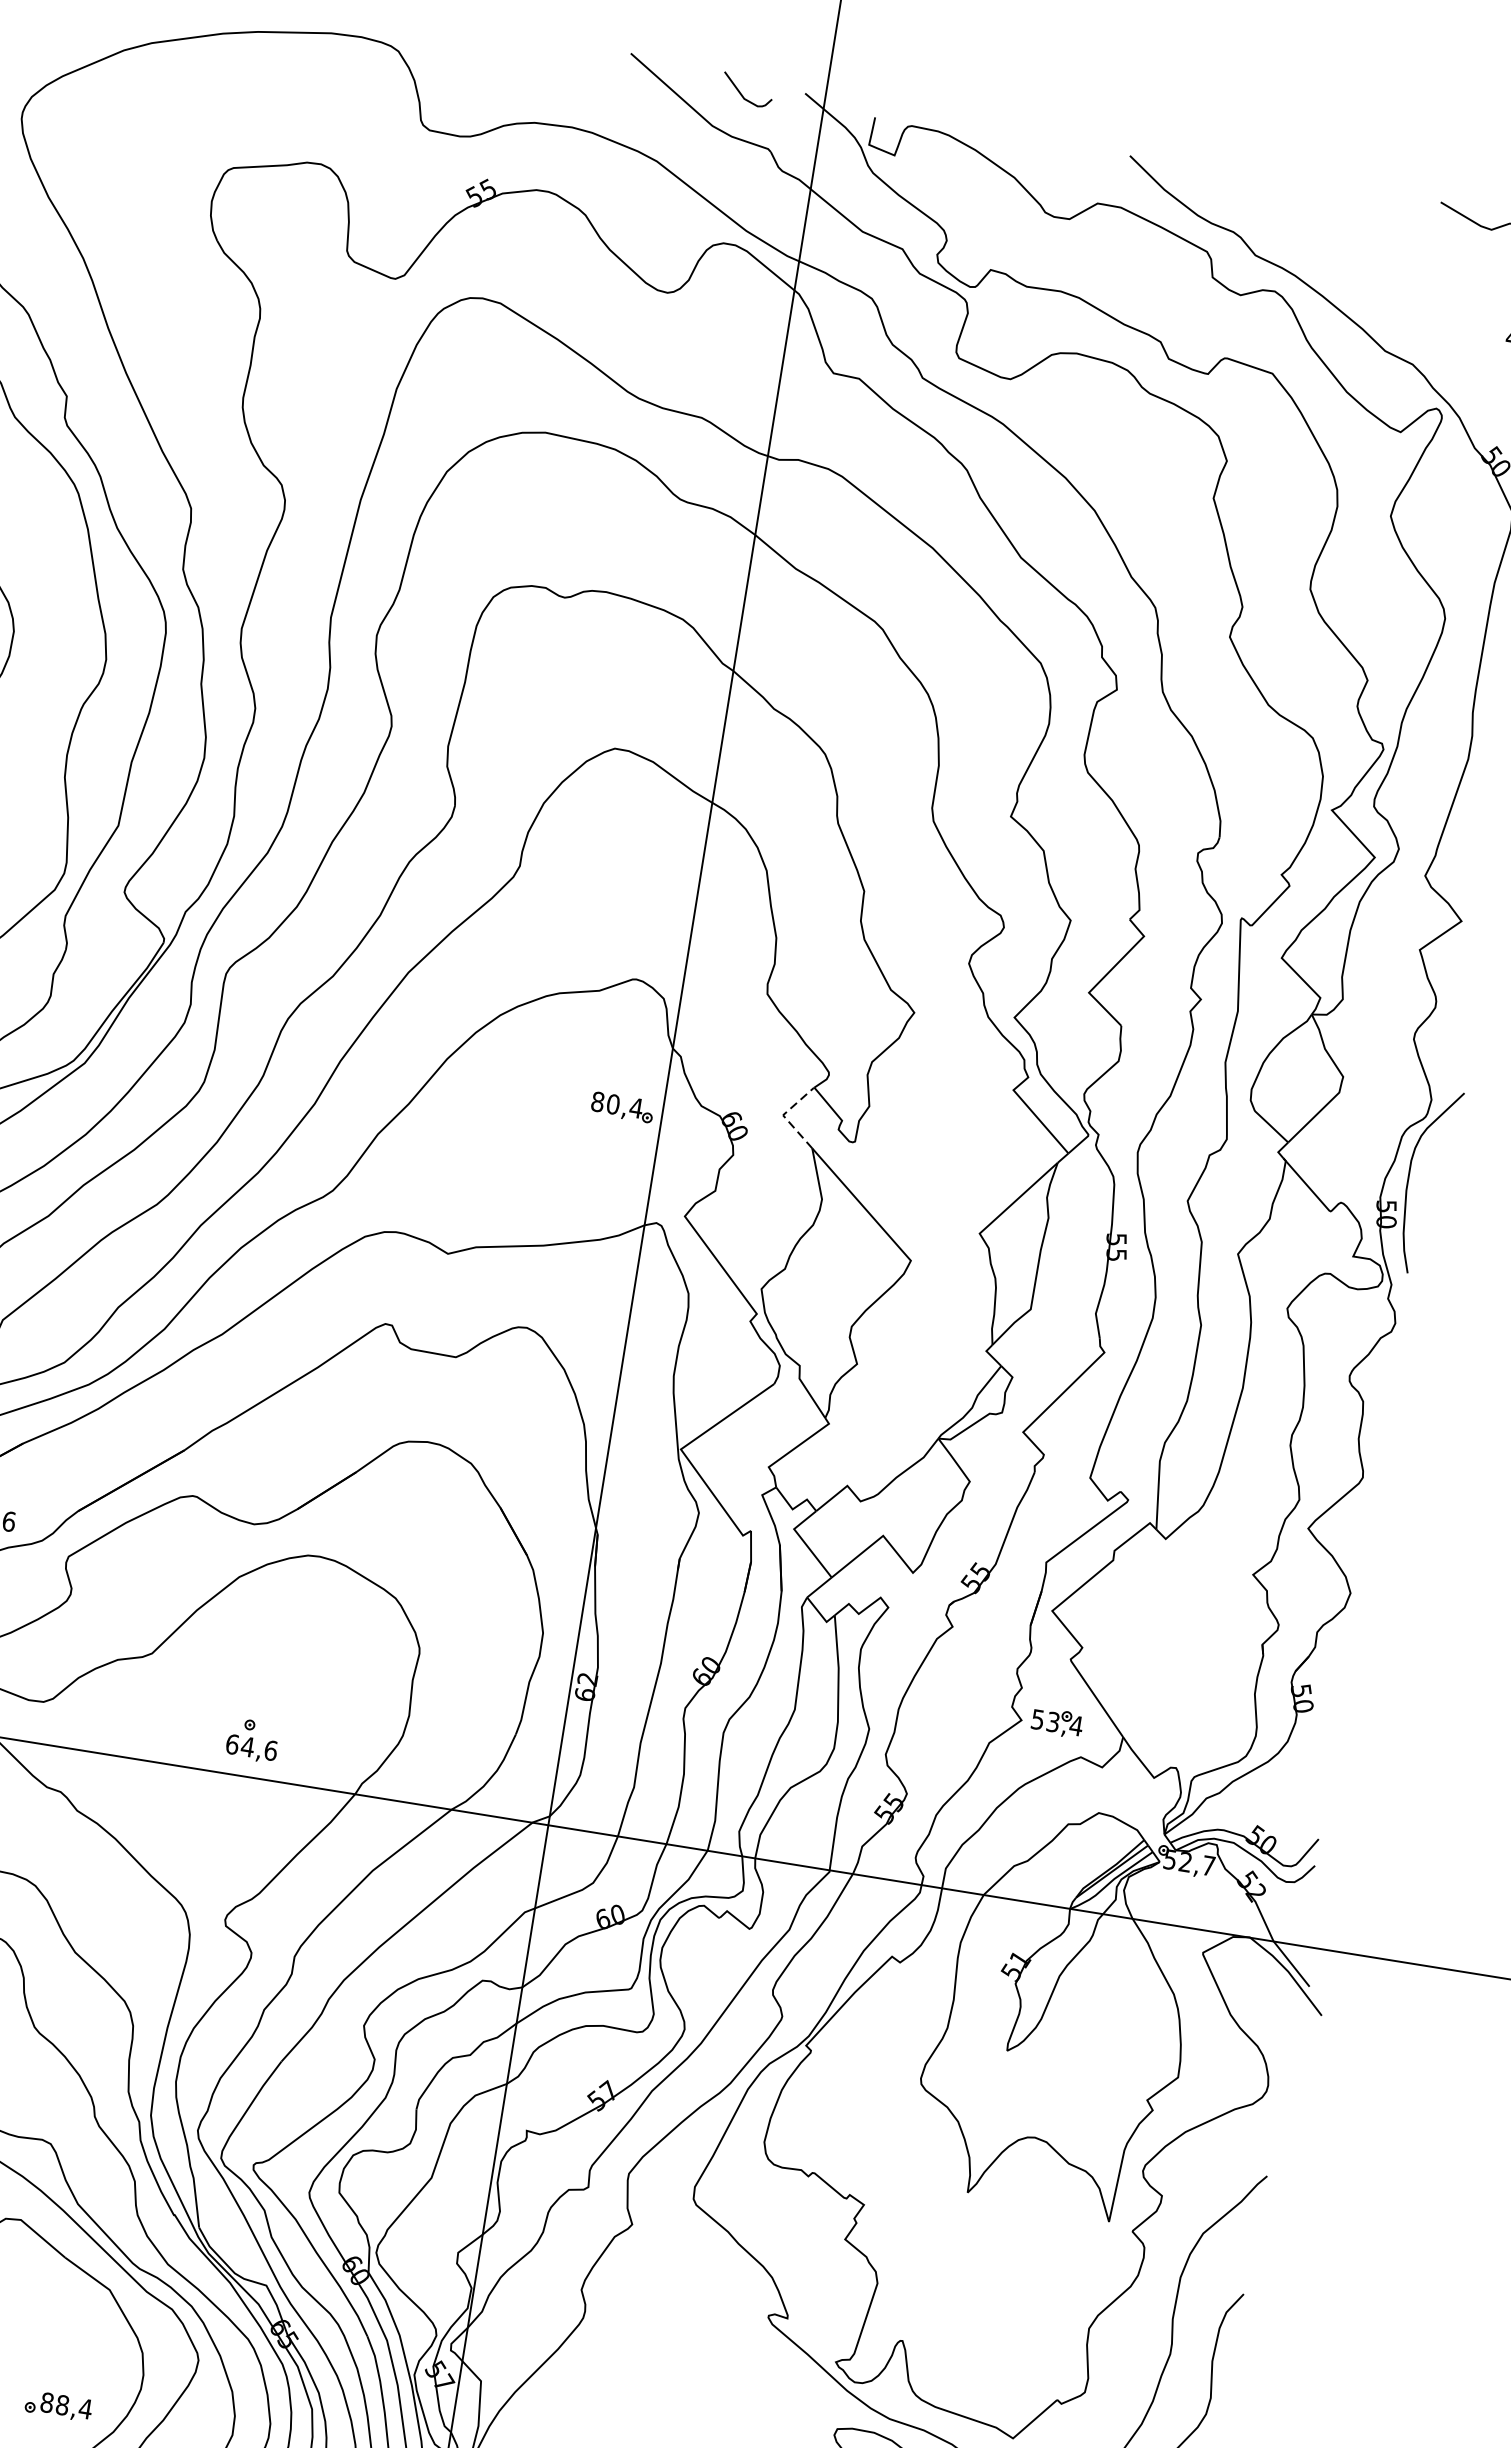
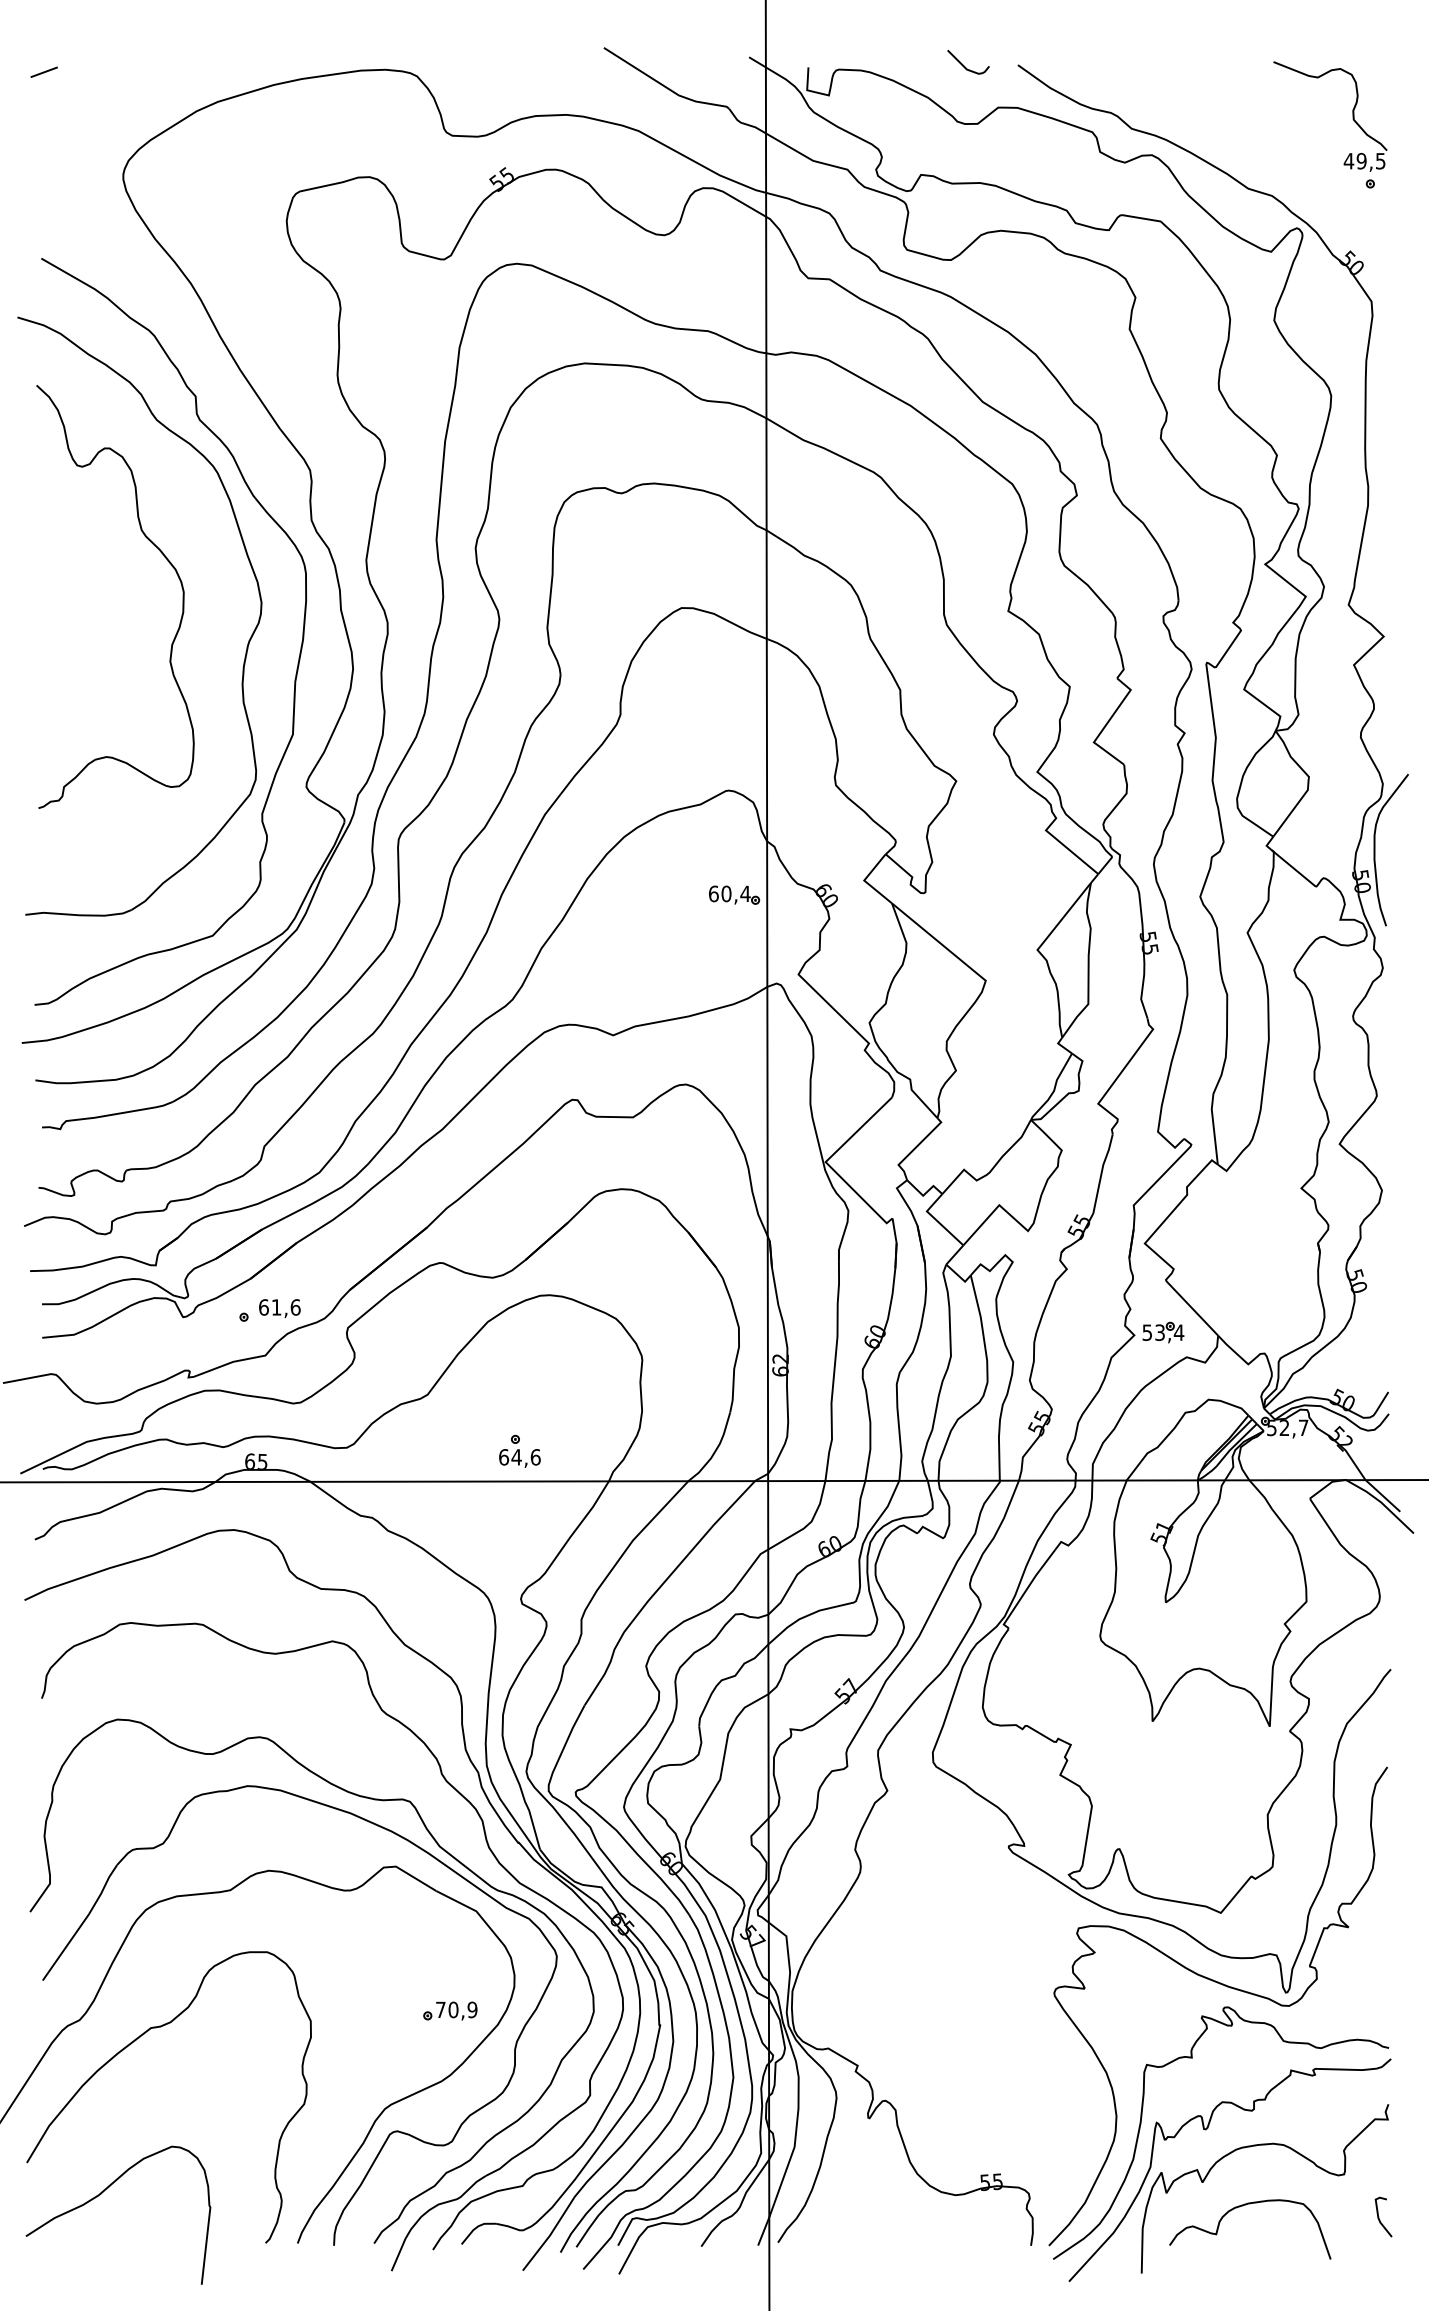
curve: (742, 93) -> (964, 65), moved
text: (597, 1101) -> (713, 893), 80,4 -> 60,4
line: (783, 1115) -> (864, 880), dashed -> solid
text: (66, 2405) -> (456, 2009), 88,4 -> 70,9

